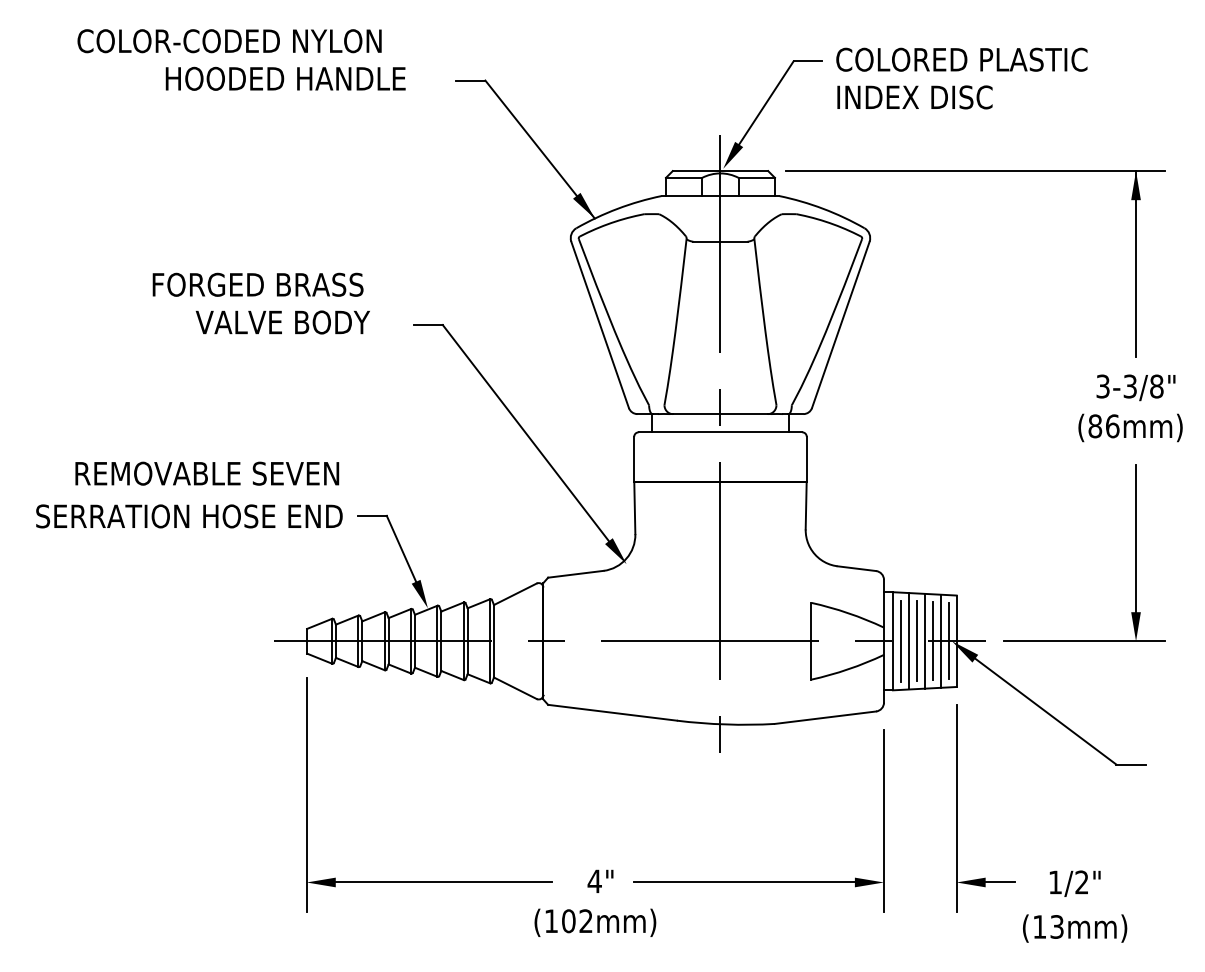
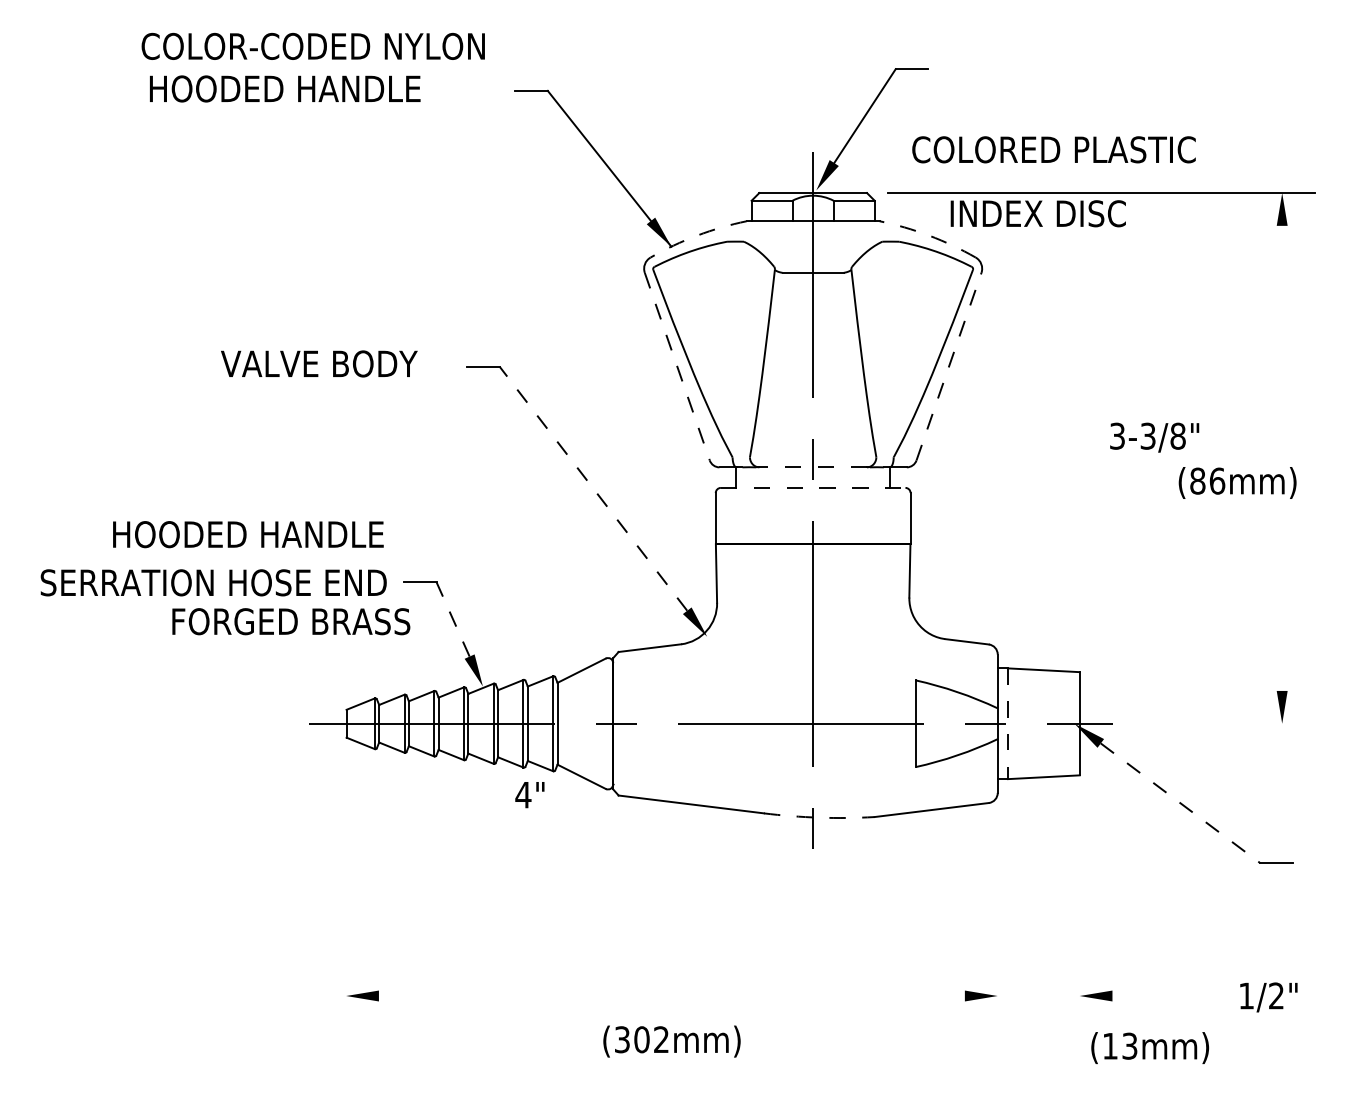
text: (229, 41) -> (313, 46), moved
text: (961, 59) -> (1053, 149), moved
text: (285, 78) -> (284, 88), moved
text: (914, 97) -> (1037, 213), moved
arc: (617, 208) -> (696, 235), solid -> dashed
arc: (823, 208) -> (929, 235), solid -> dashed
line: (1136, 263) -> (1282, 297), removed
text: (257, 284) -> (290, 621), moved
line: (600, 324) -> (677, 366), solid -> dashed
line: (840, 324) -> (948, 366), solid -> dashed
text: (1135, 387) -> (1154, 437), moved
line: (720, 414) -> (813, 467), solid -> dashed
text: (1130, 427) -> (1237, 482), moved
line: (525, 432) -> (593, 488), solid -> dashed
line: (720, 432) -> (813, 488), solid -> dashed
text: (207, 473) -> (234, 534), REMOVABLE SEVEN -> HOODED HANDLE
line: (1136, 538) -> (1282, 607), removed
line: (401, 548) -> (453, 619), solid -> dashed
line: (901, 640) -> (1017, 722), removed
line: (924, 640) -> (1043, 722), removed
line: (940, 640) -> (1061, 722), removed
line: (893, 641) -> (1008, 724), solid -> dashed
line: (909, 641) -> (1026, 724), removed
line: (916, 641) -> (1034, 724), removed
line: (932, 641) -> (1052, 724), removed
line: (948, 641) -> (1070, 724), removed
line: (1084, 641) -> (1224, 724), removed
line: (1046, 711) -> (1181, 803), solid -> dashed
arc: (725, 724) -> (818, 817), solid -> dashed
line: (306, 794) -> (345, 896), removed
line: (956, 808) -> (1079, 912), removed
line: (883, 820) -> (997, 926), removed
text: (600, 880) -> (529, 793), moved
line: (443, 882) -> (500, 996), removed
line: (743, 882) -> (839, 996), removed
line: (999, 882) -> (1128, 996), removed
text: (1074, 883) -> (1268, 997), moved
text: (551, 921) -> (622, 1040), (102mm) -> (302mm)
text: (1075, 928) -> (1150, 1047), moved

